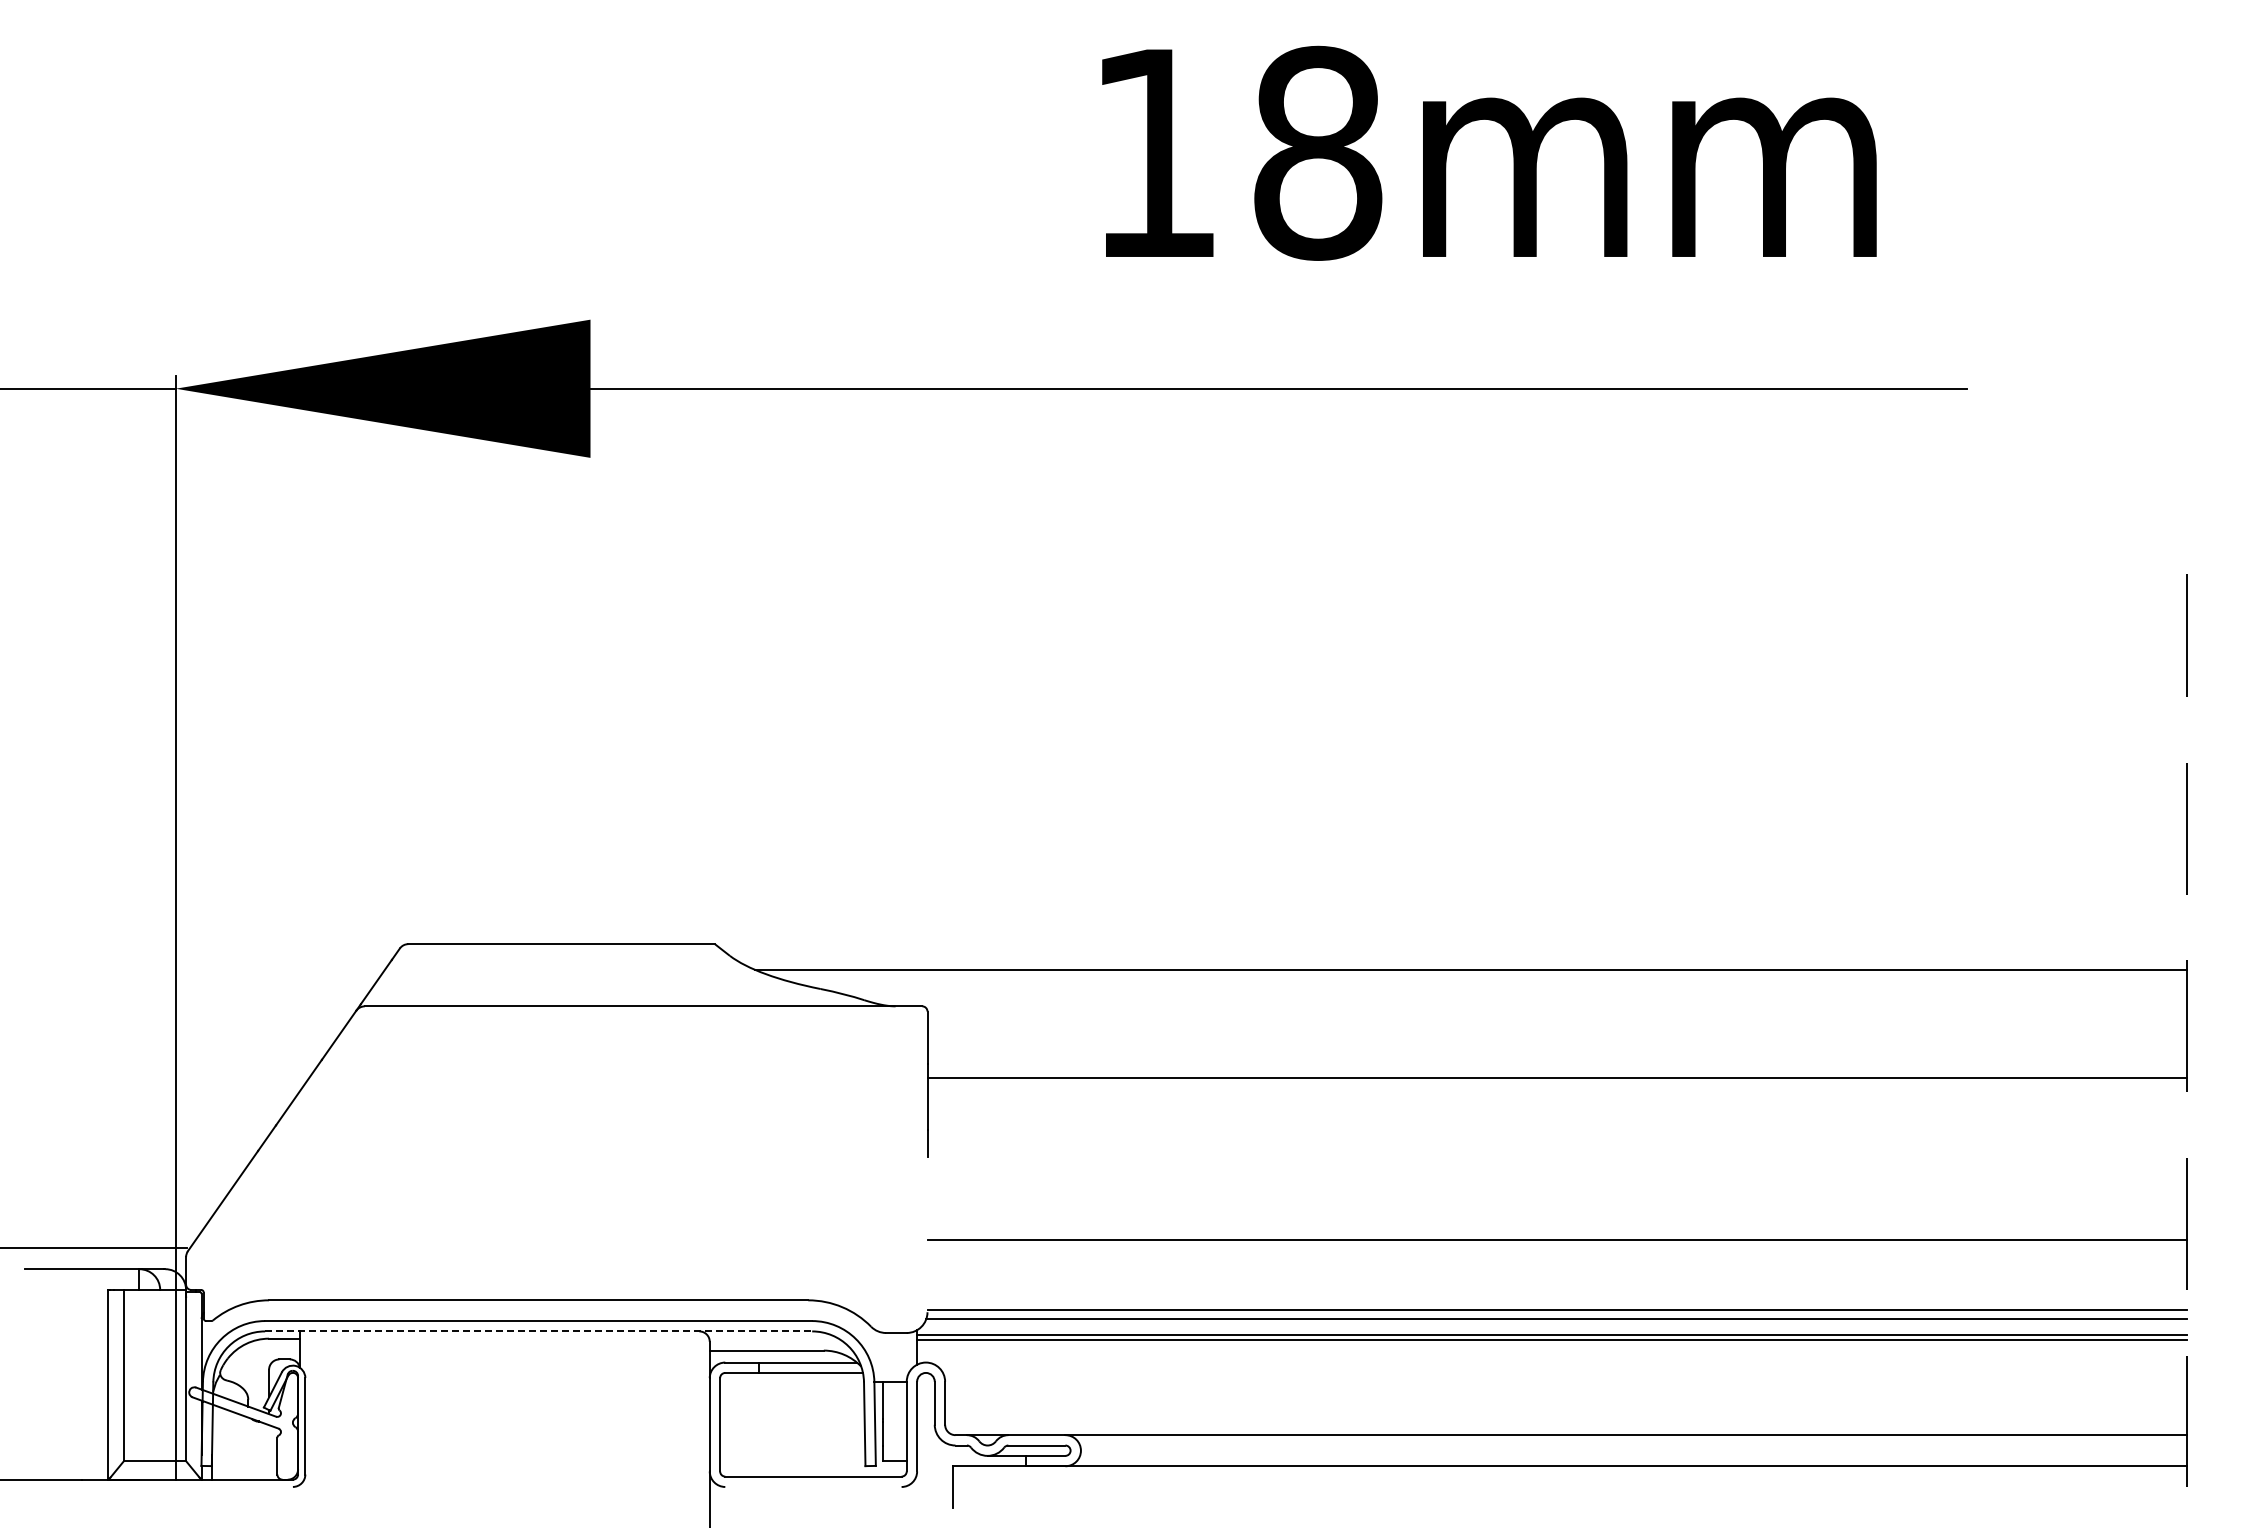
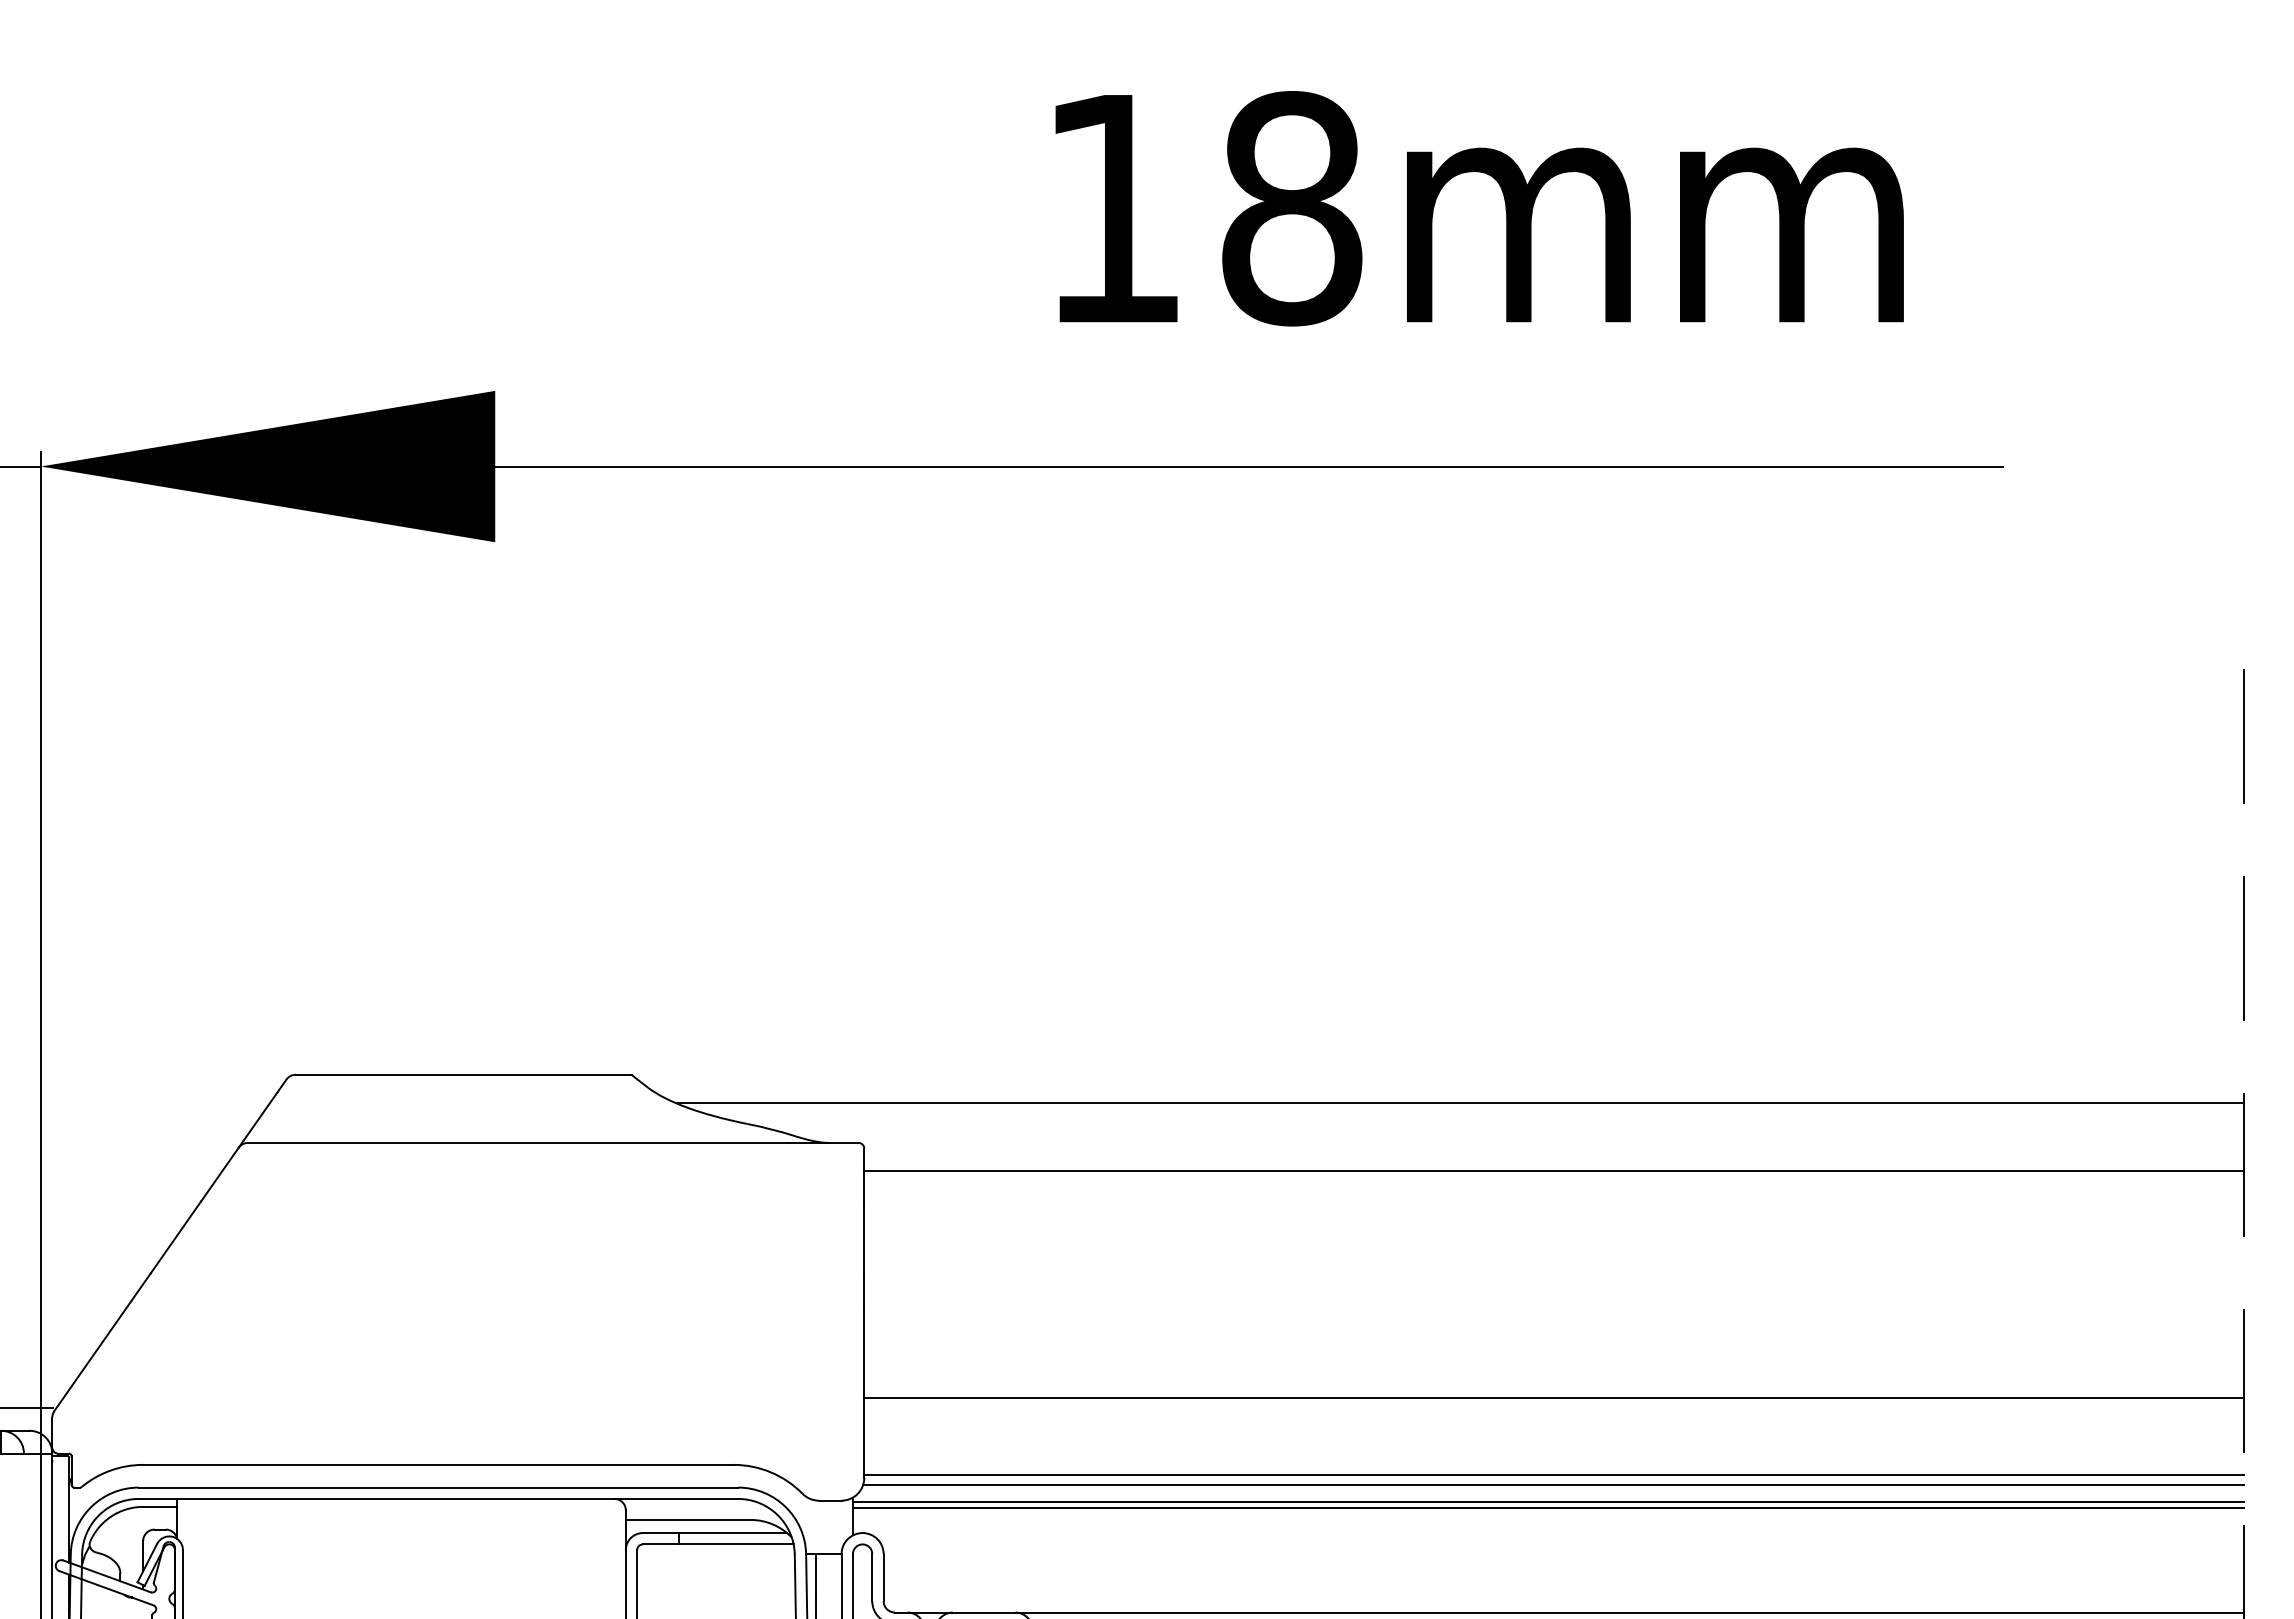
line: (1557, 1078) -> (1554, 1171), moved
line: (927, 1234) -> (864, 1392), added
line: (538, 1331) -> (438, 1499), dashed -> solid

